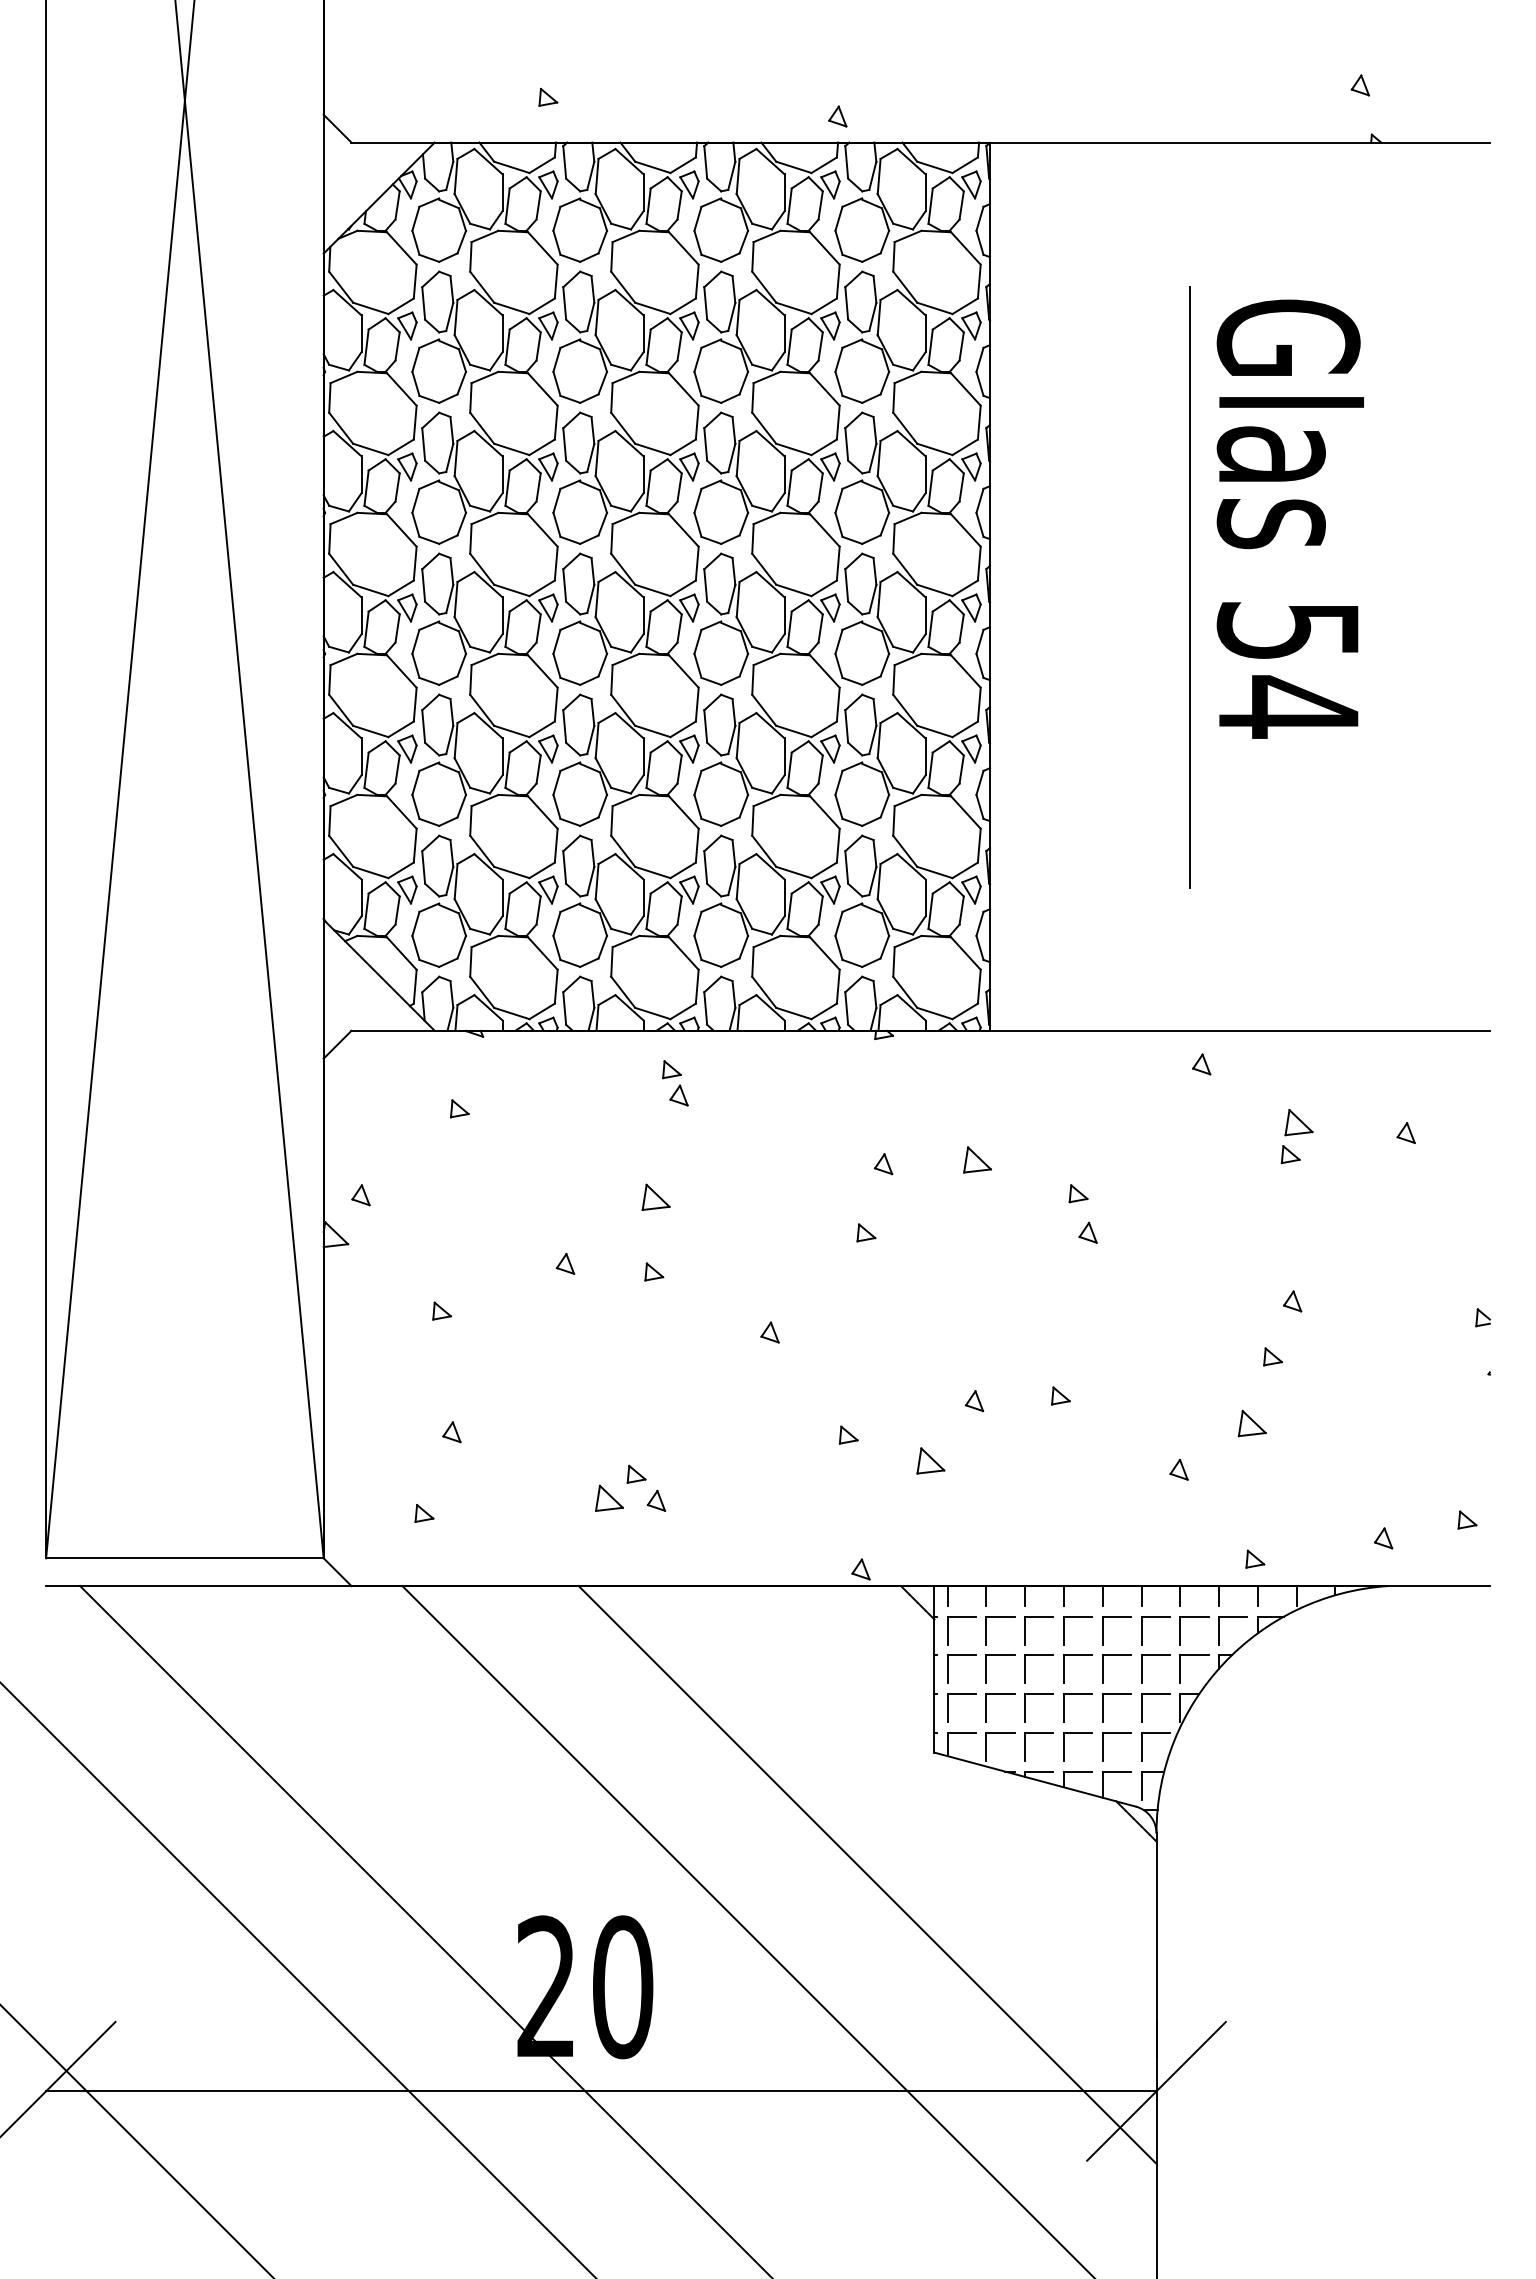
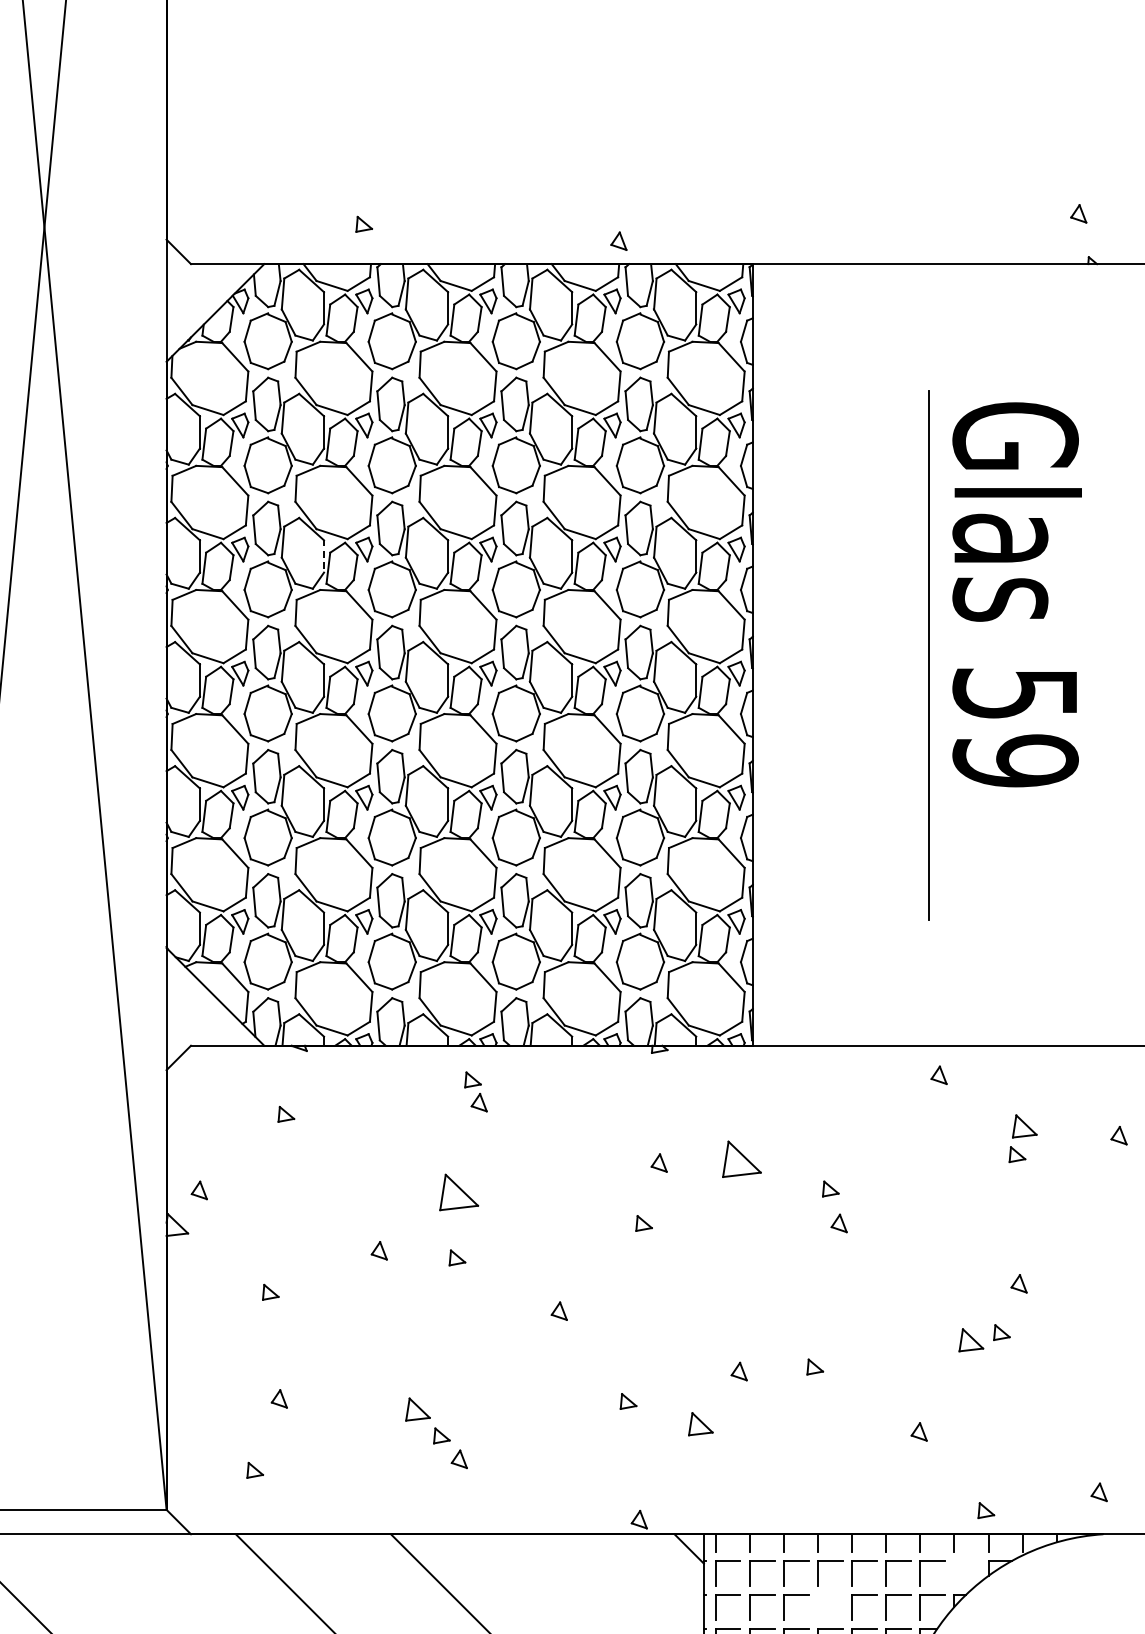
line: (502, 475) -> (323, 557), solid -> dashed
text: (1288, 706) -> (1015, 760), 54 -> 59
part: (977, 1159) -> (741, 1158), size x1.6
part: (655, 1196) -> (458, 1191), size x1.6
part: (1251, 1423) -> (970, 1340), moved
part: (609, 1497) -> (418, 1408), moved
part: (1232, 1617) -> (966, 1561), removed
part: (1077, 1655) -> (829, 1595), removed

